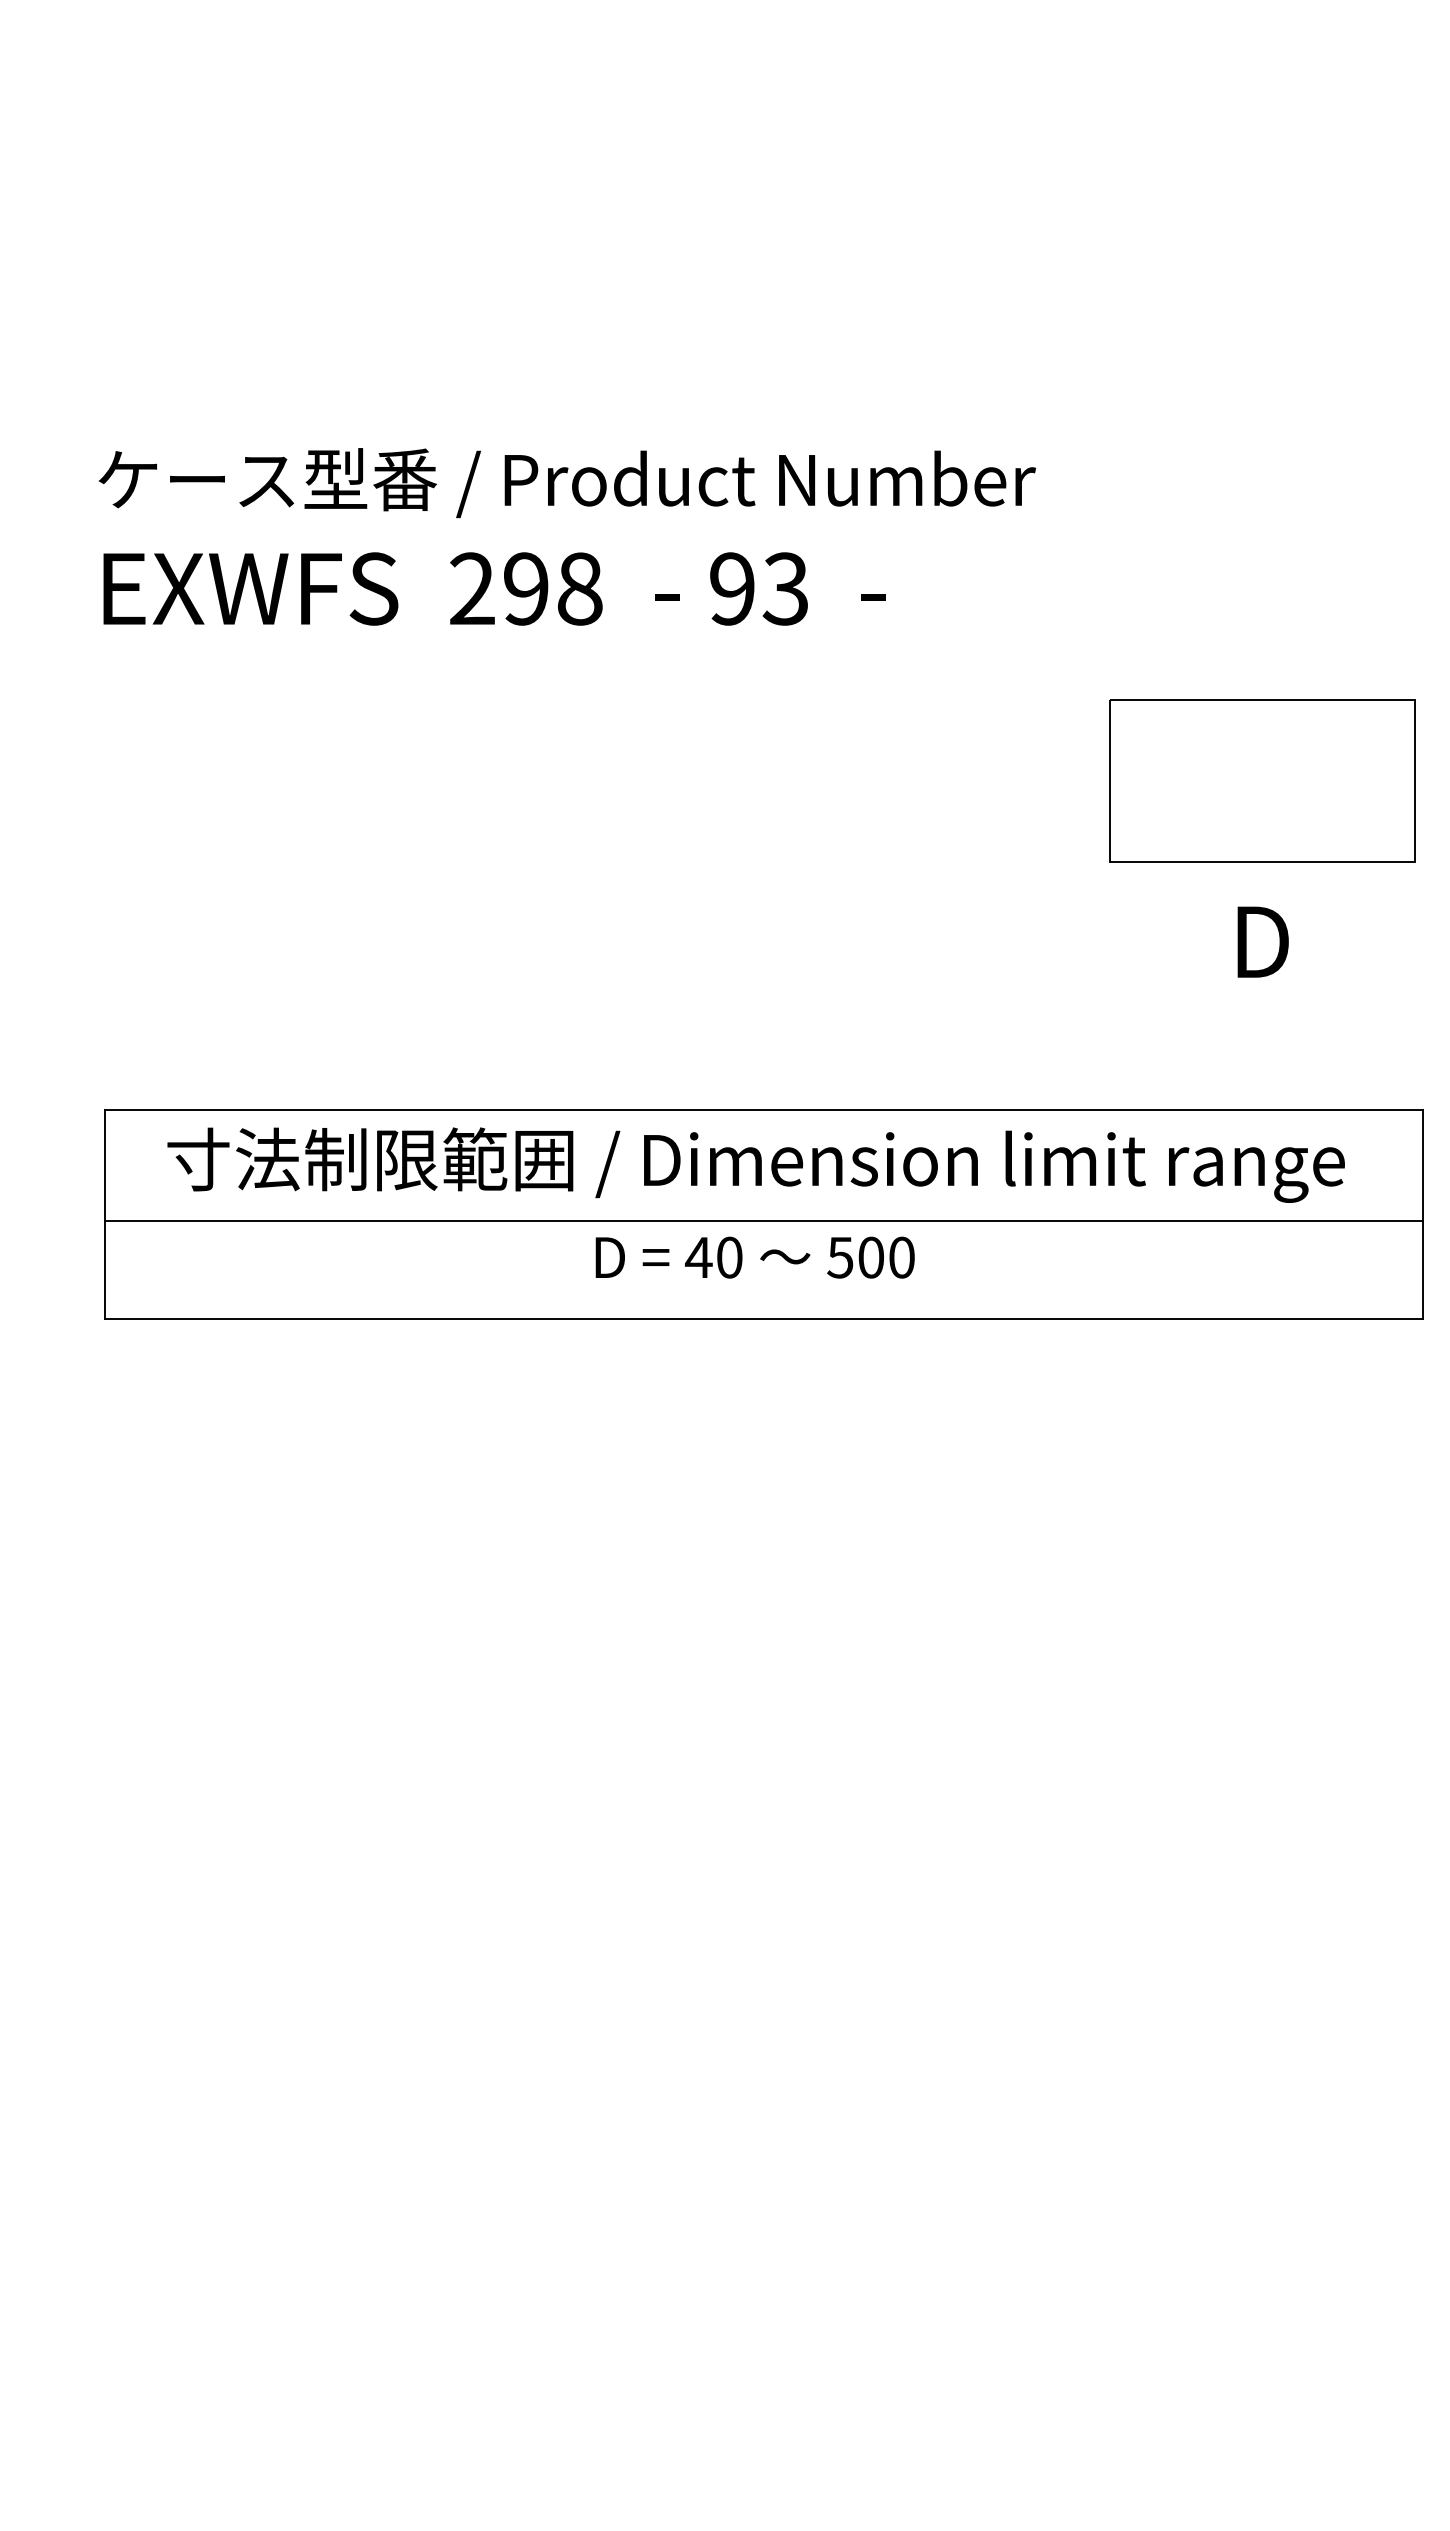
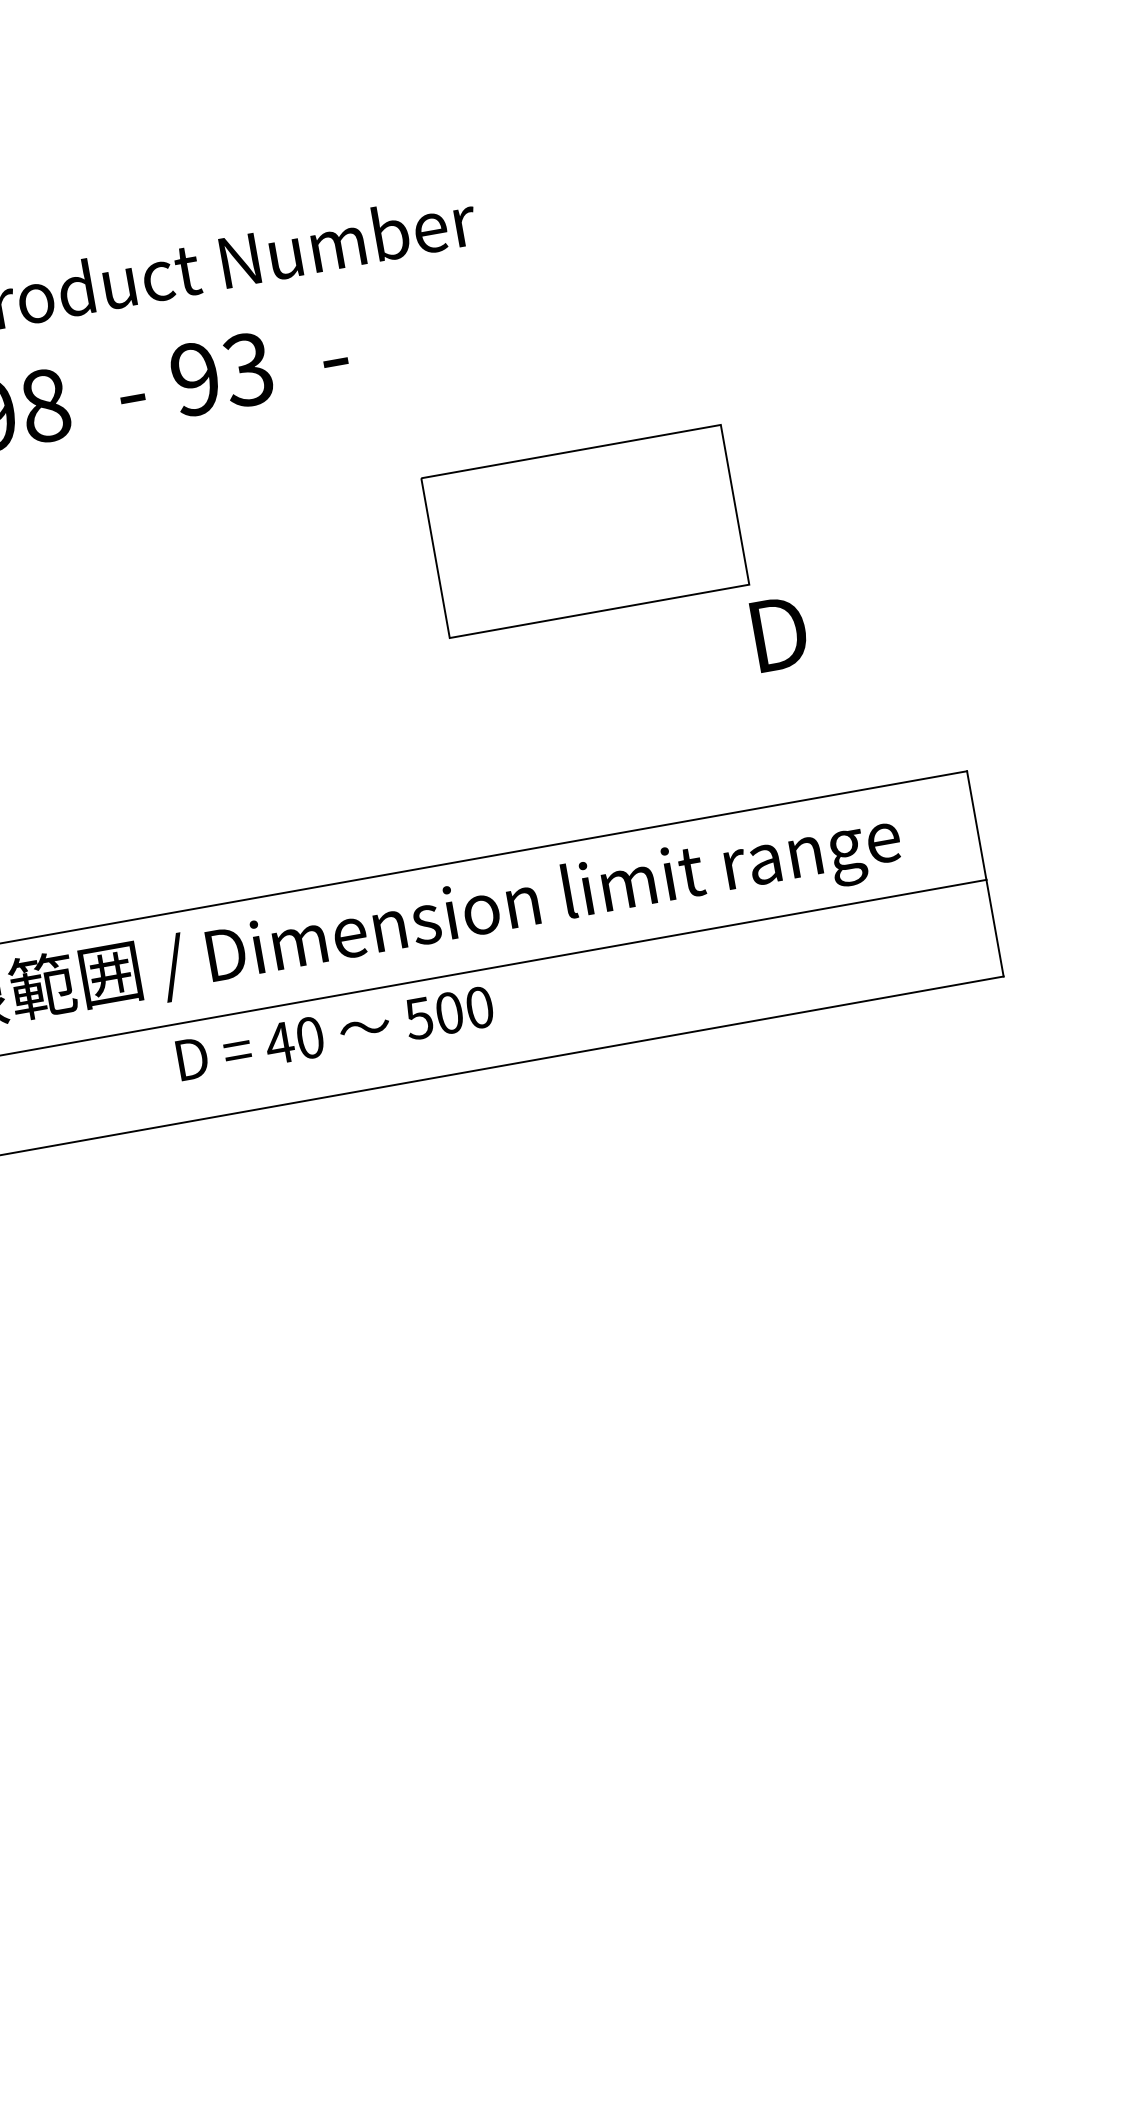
part: (1262, 780) -> (585, 530), moved

